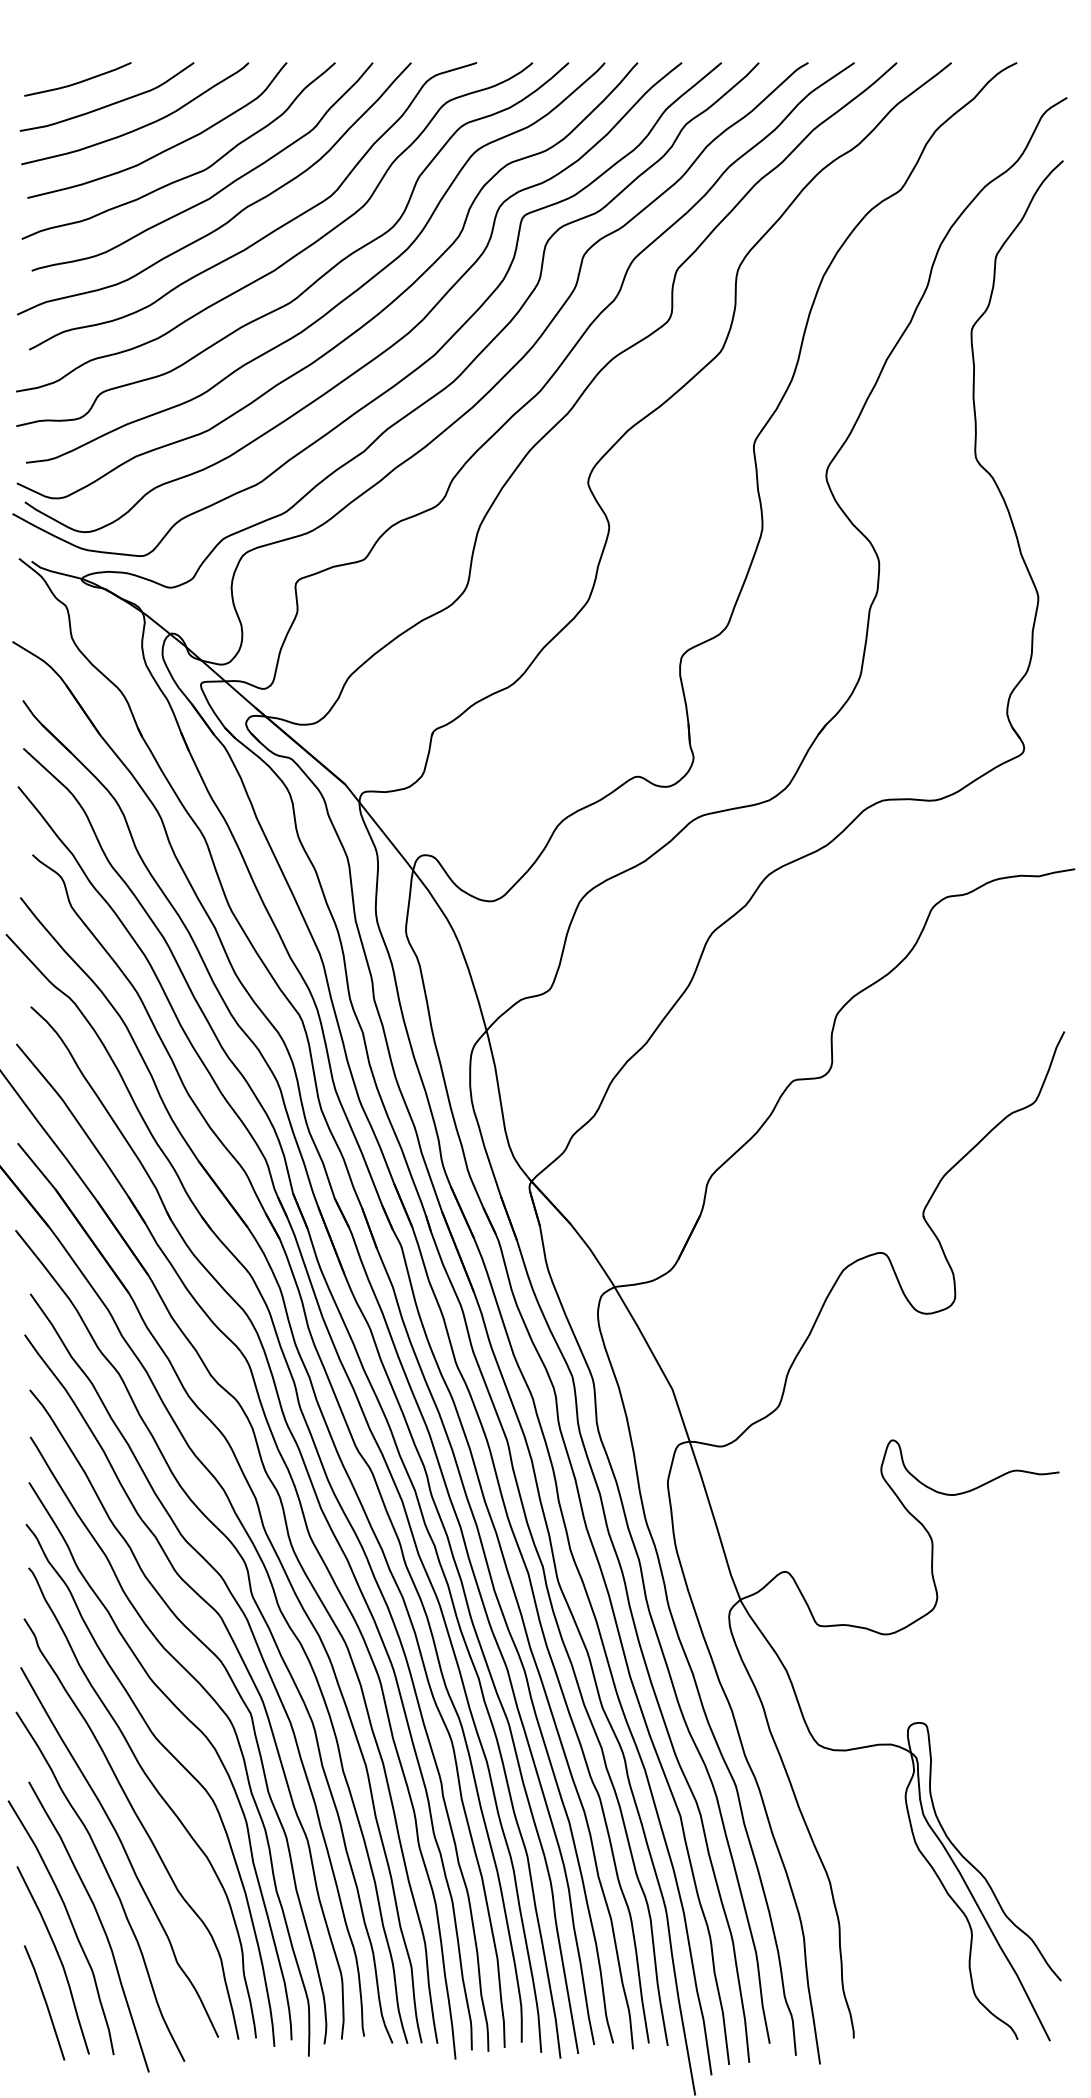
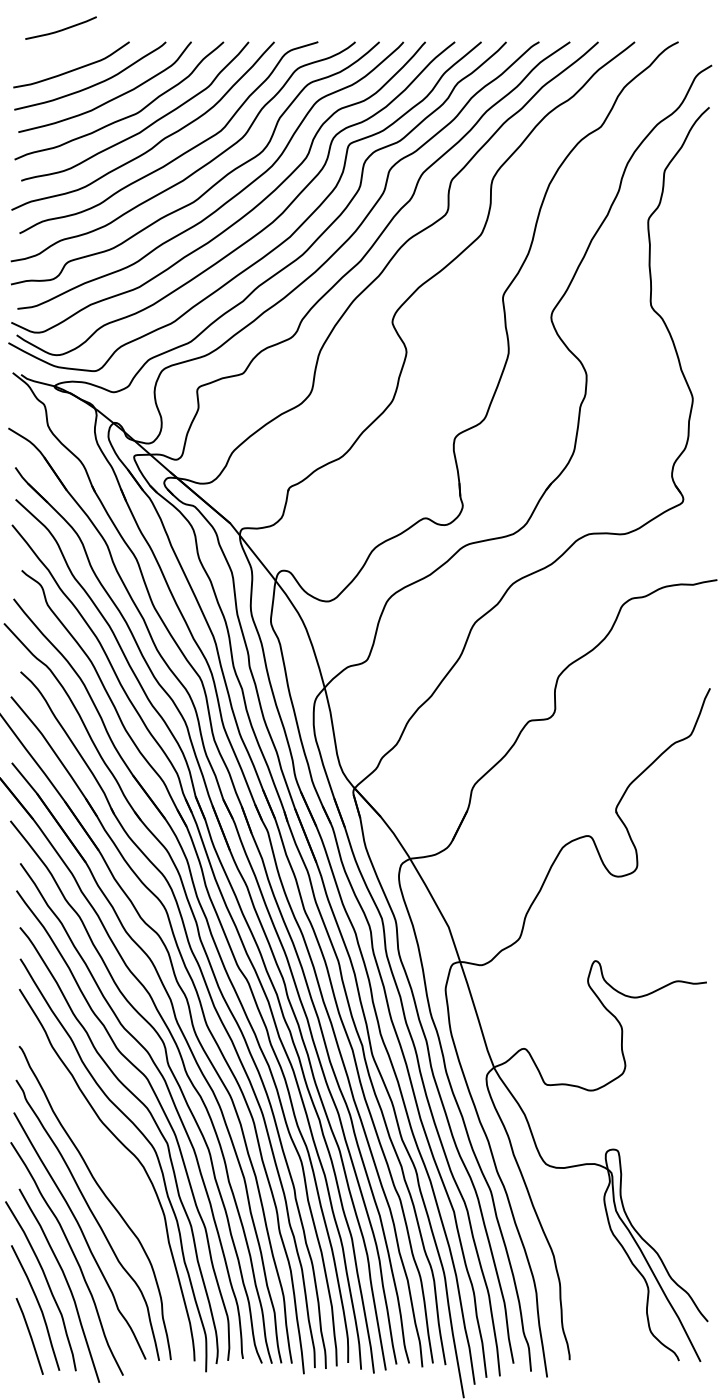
curve: (77, 81) -> (60, 29), moved
curve: (174, 1760) -> (116, 1174), removed

